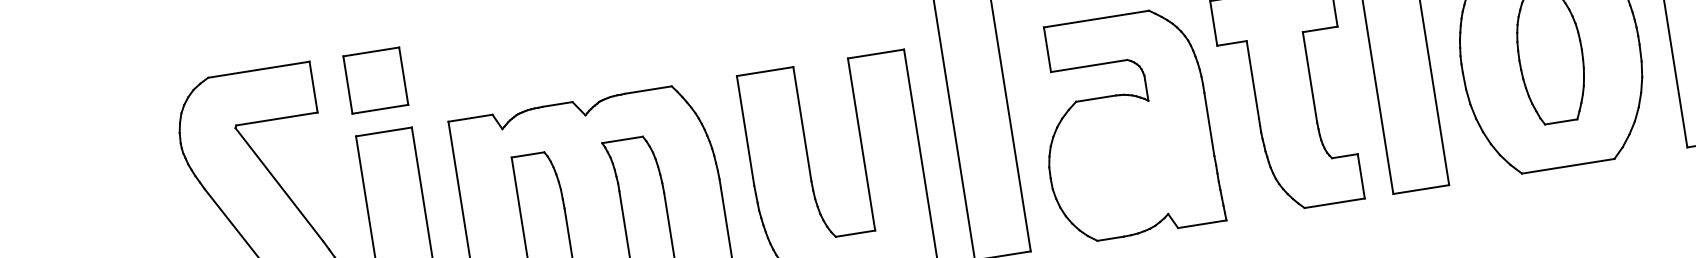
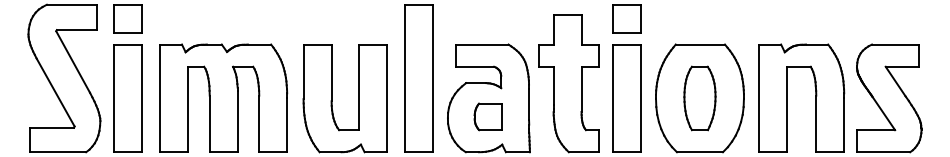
part: (1129, 162) -> (487, 116), added

